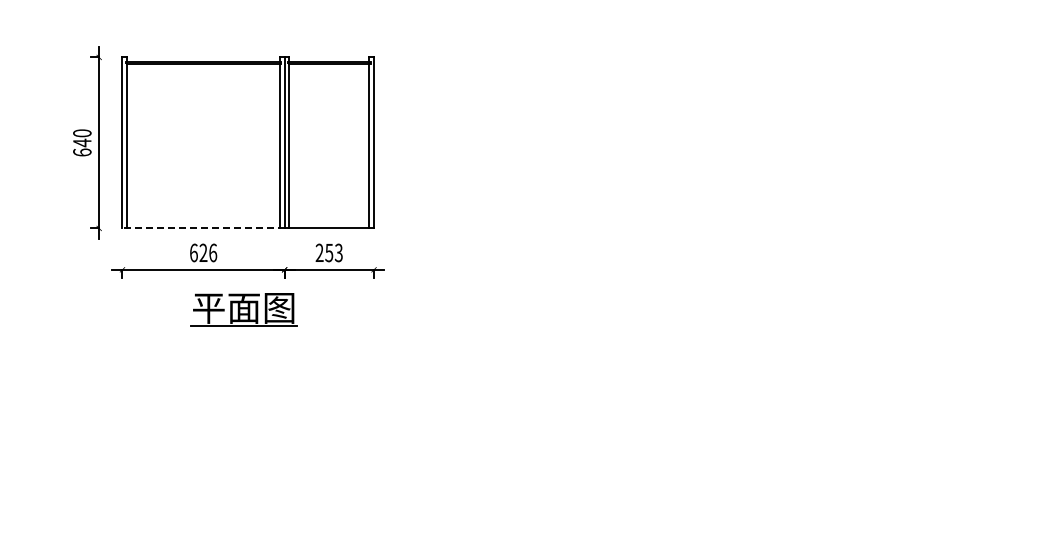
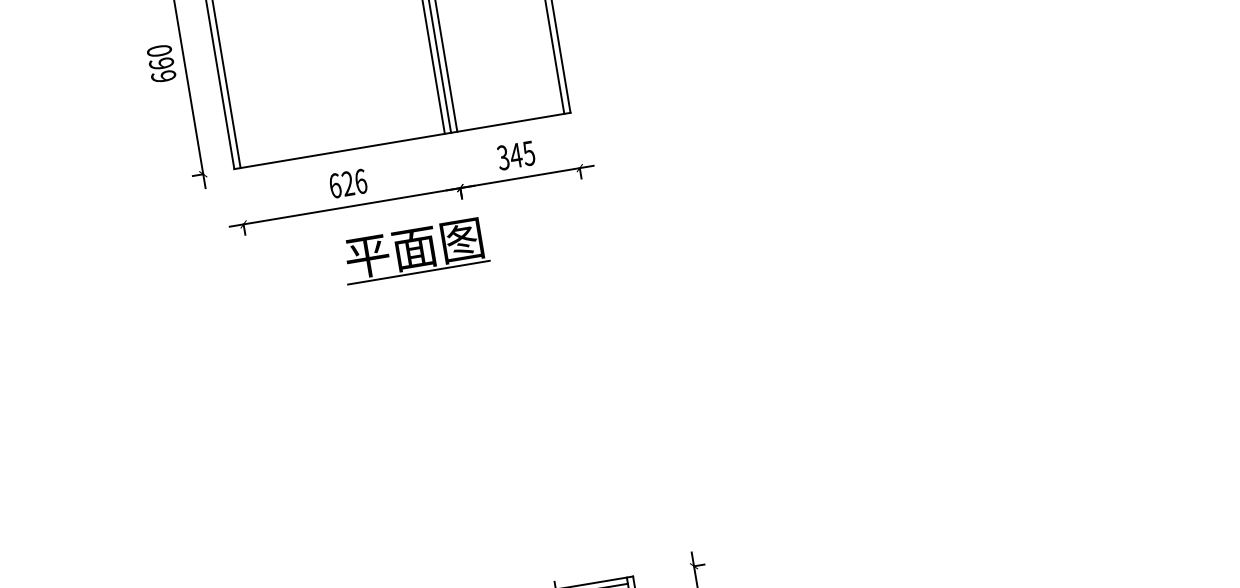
text: (82, 142) -> (161, 63), 640 -> 660
line: (203, 228) -> (342, 151), dashed -> solid
text: (328, 252) -> (515, 155), 253 -> 345

